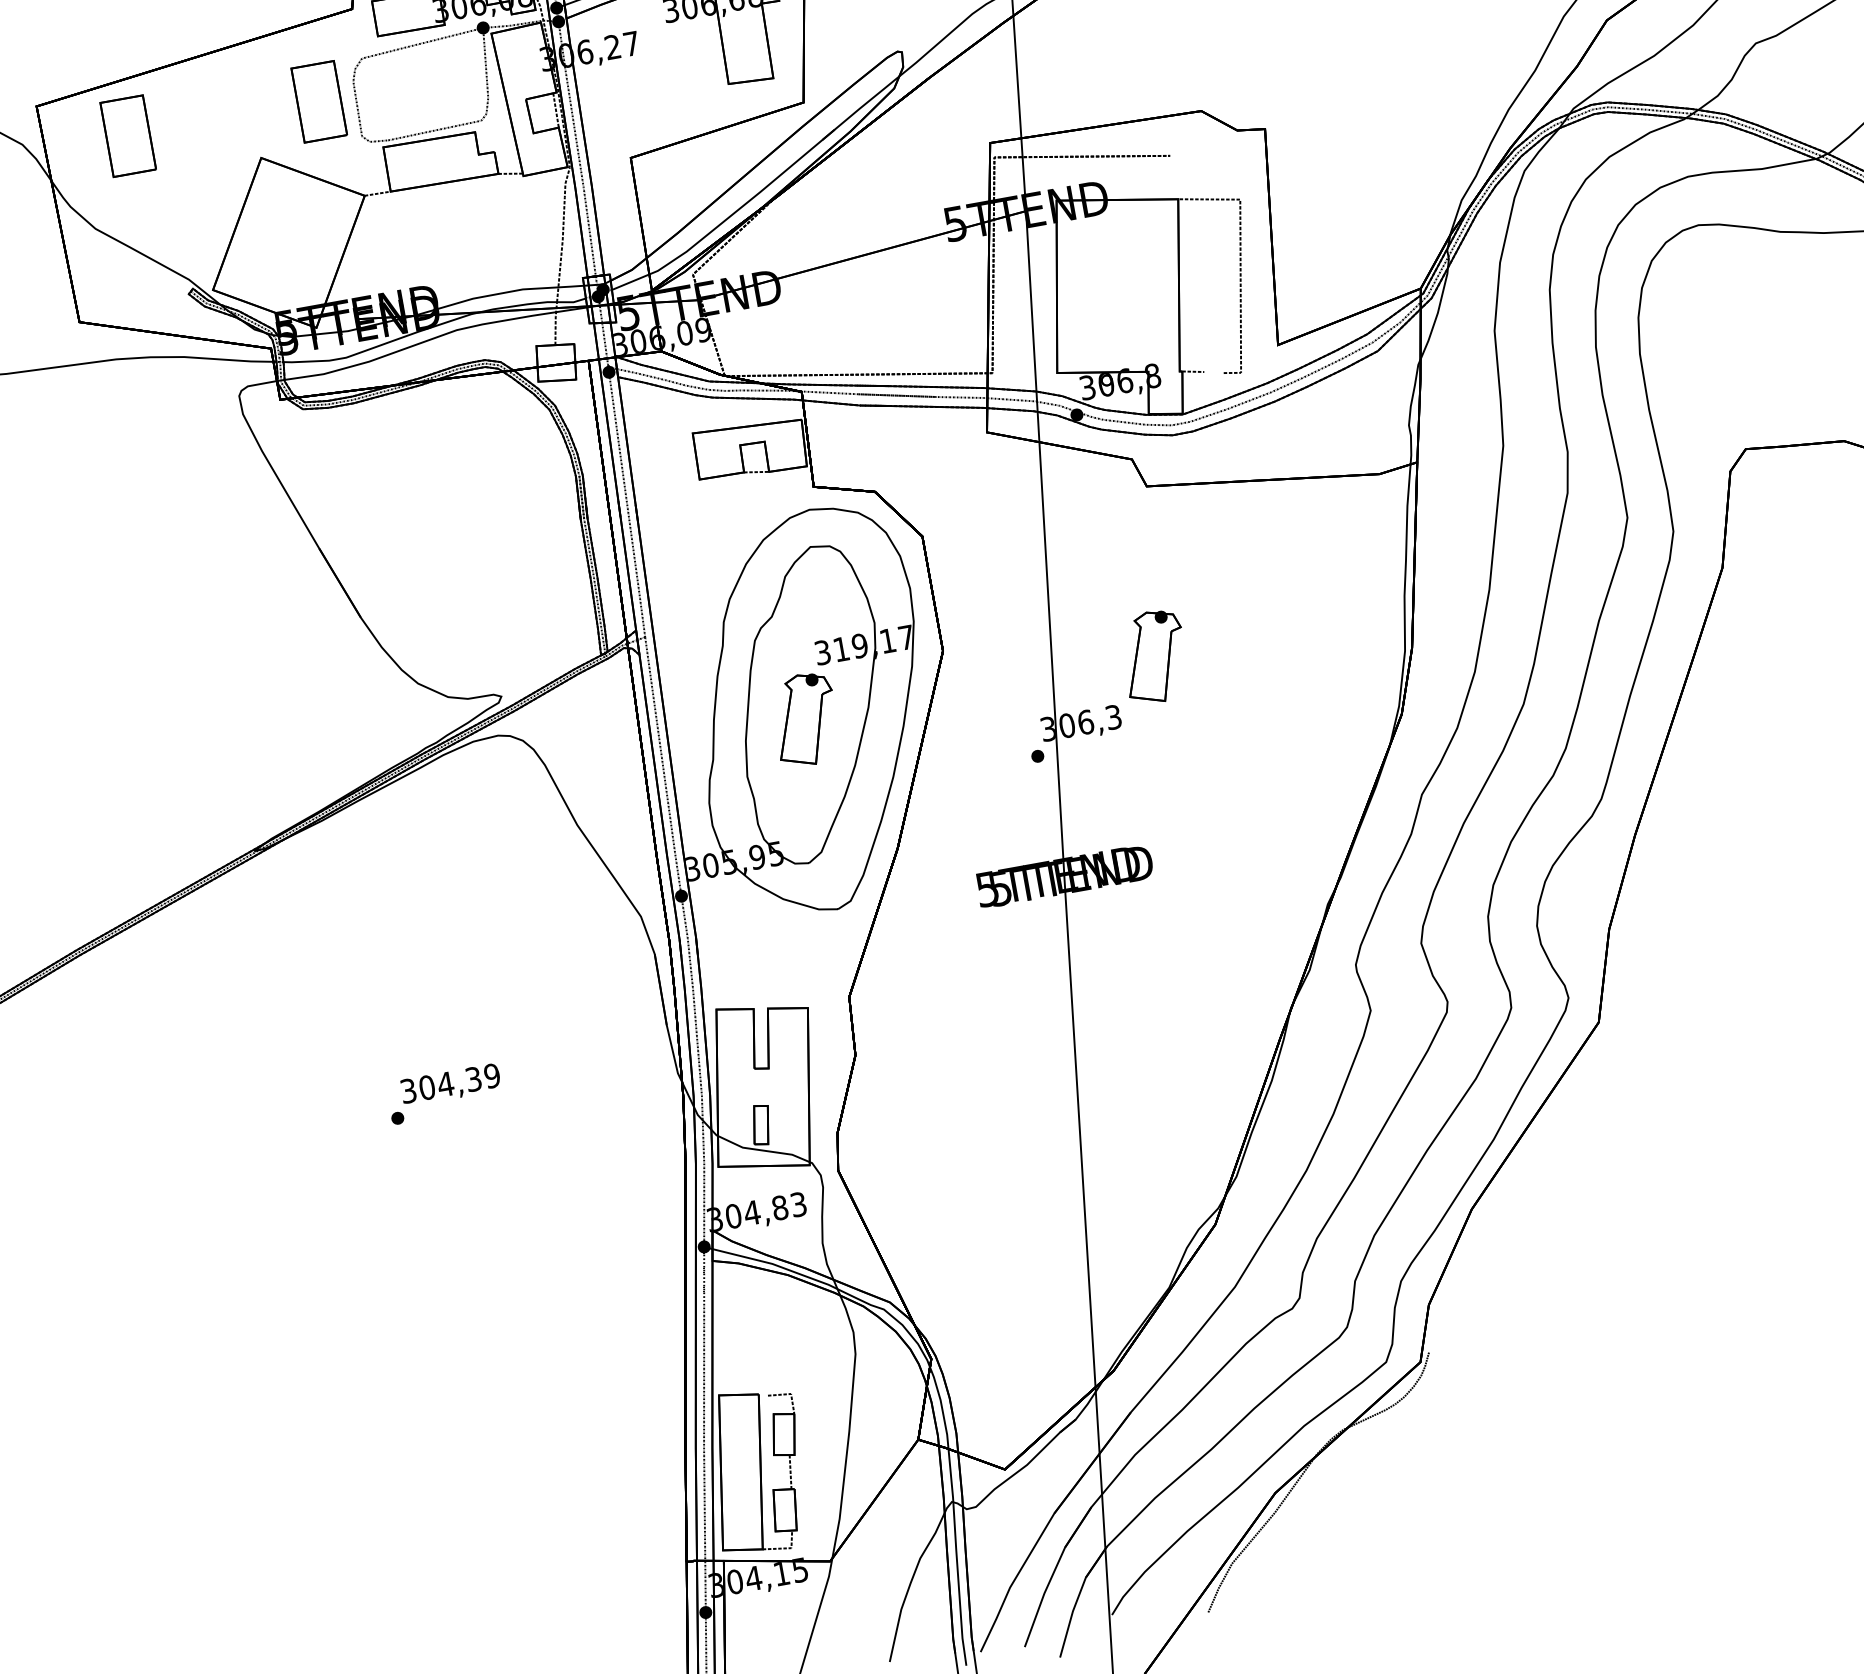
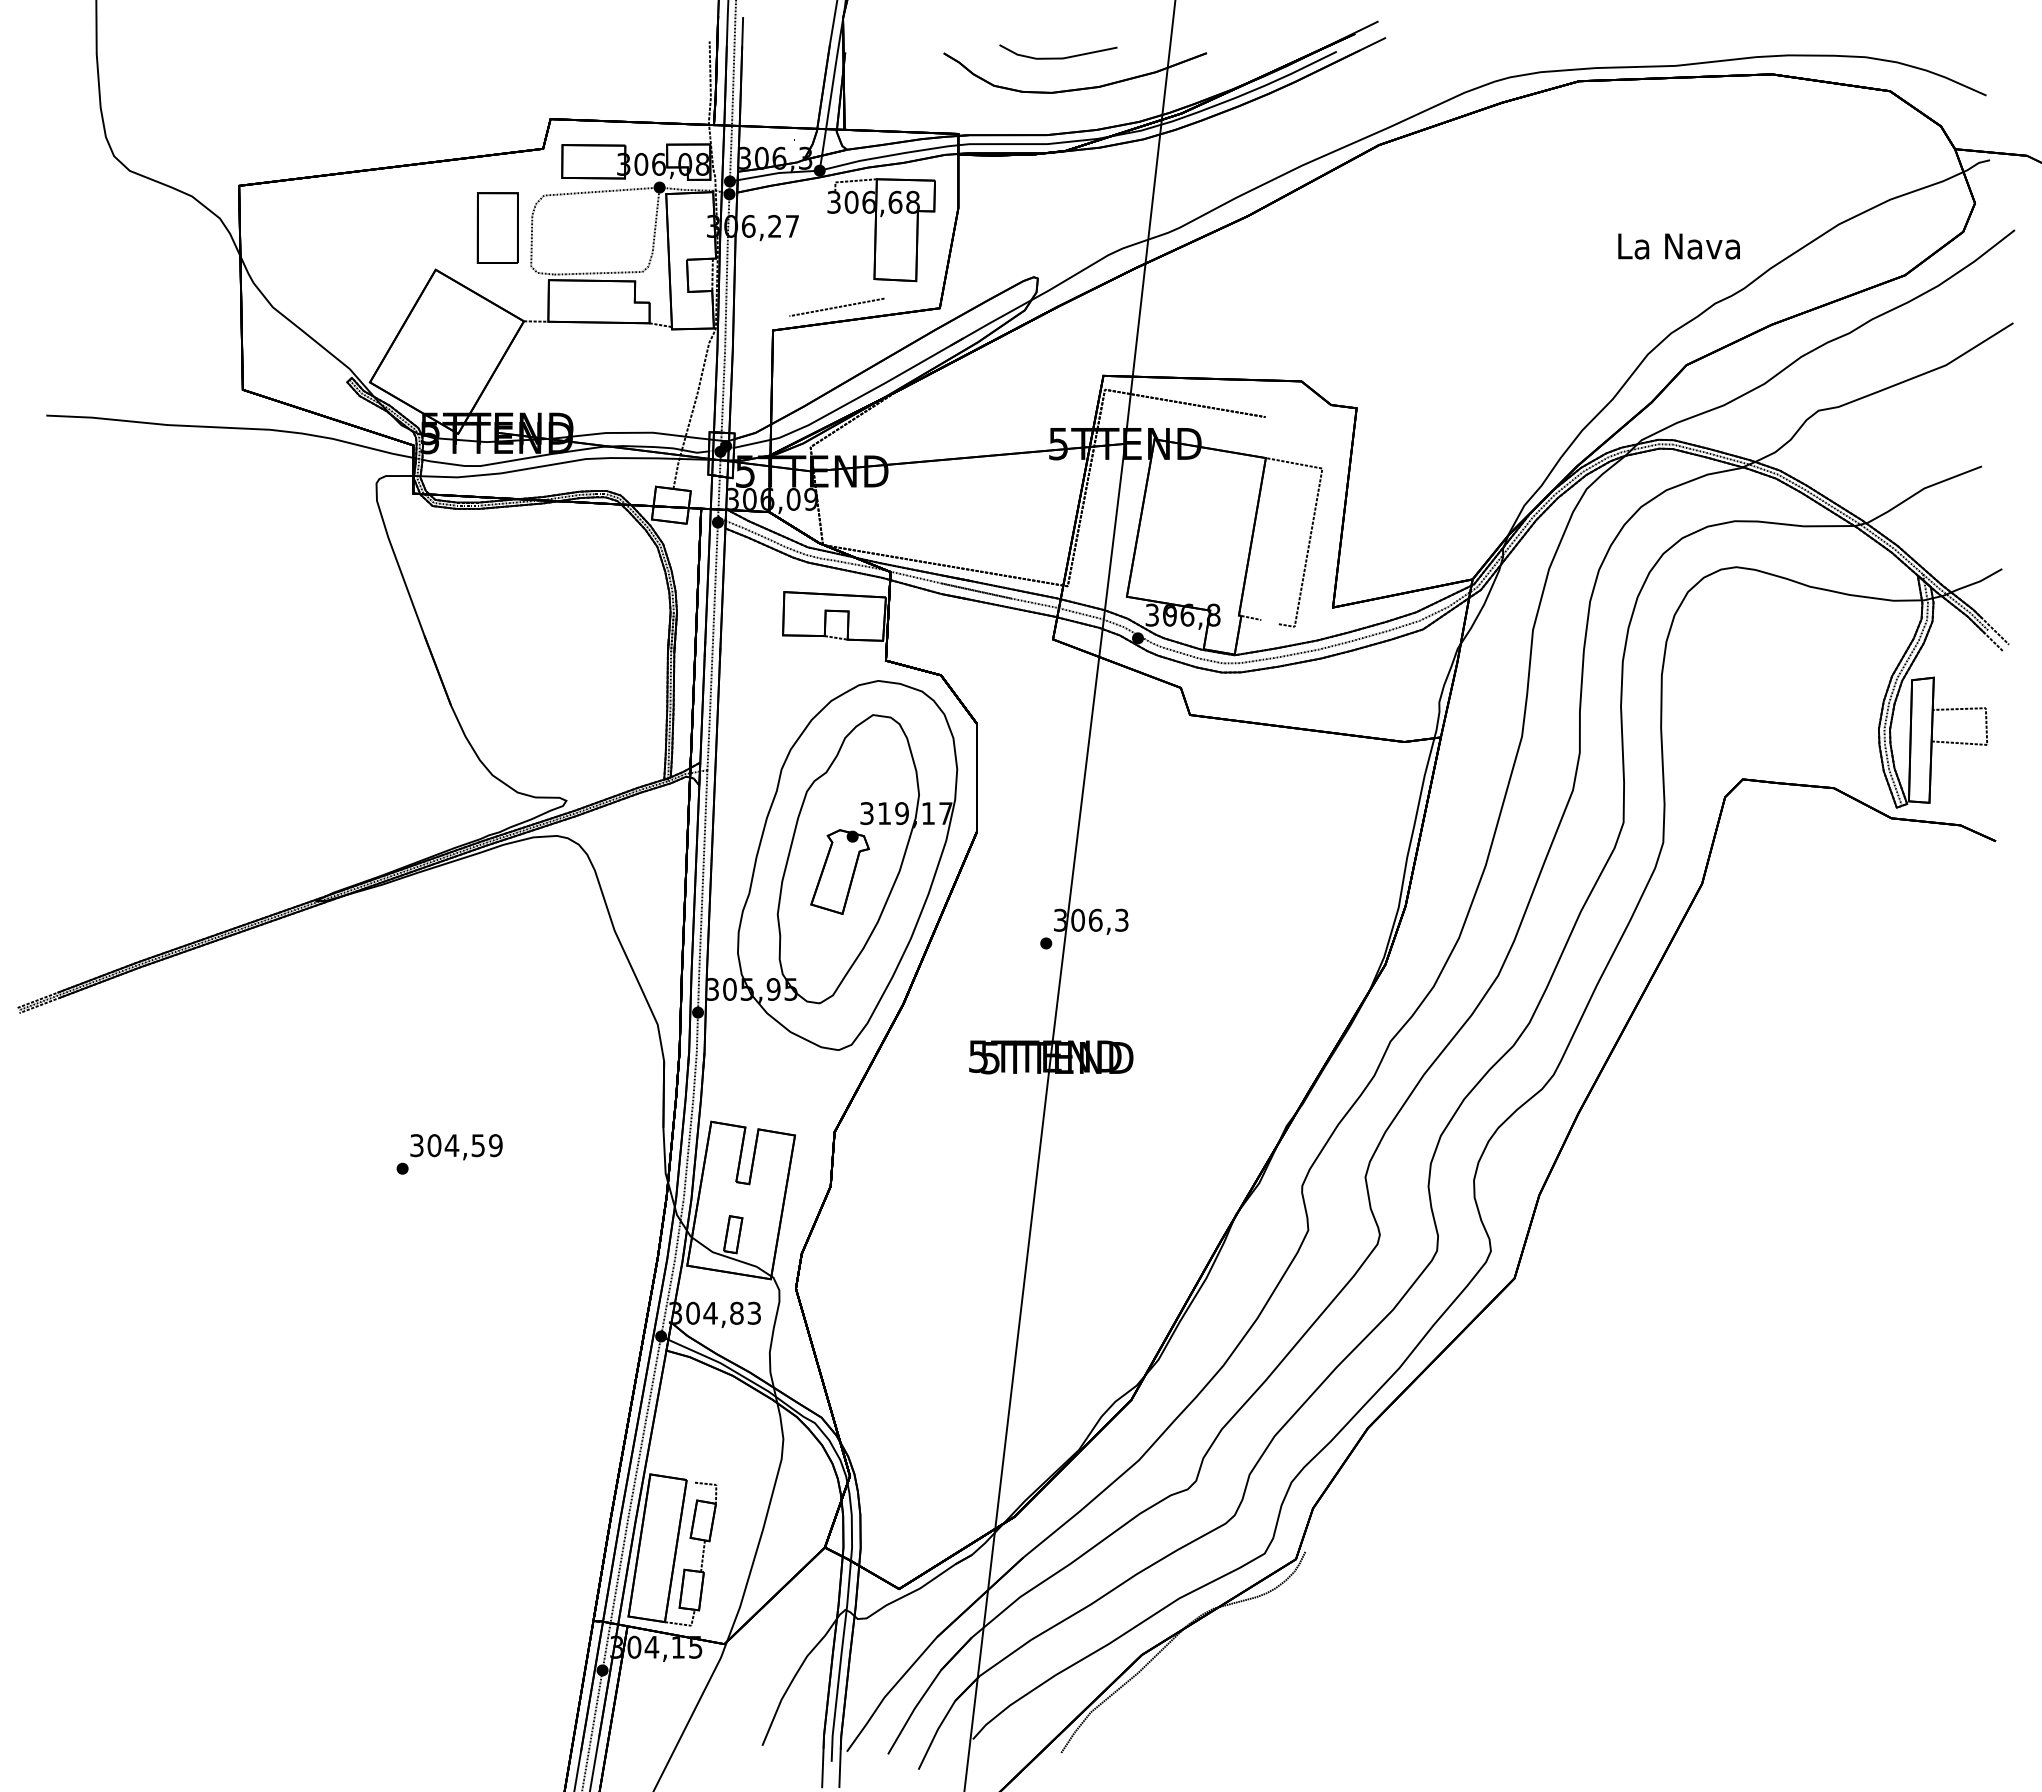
line: (693, 120) -> (836, 306), added
part: (127, 135) -> (317, 227), removed
part: (1153, 656) -> (1168, 871), removed
text: (473, 1079) -> (478, 1145), 304,39 -> 304,59

